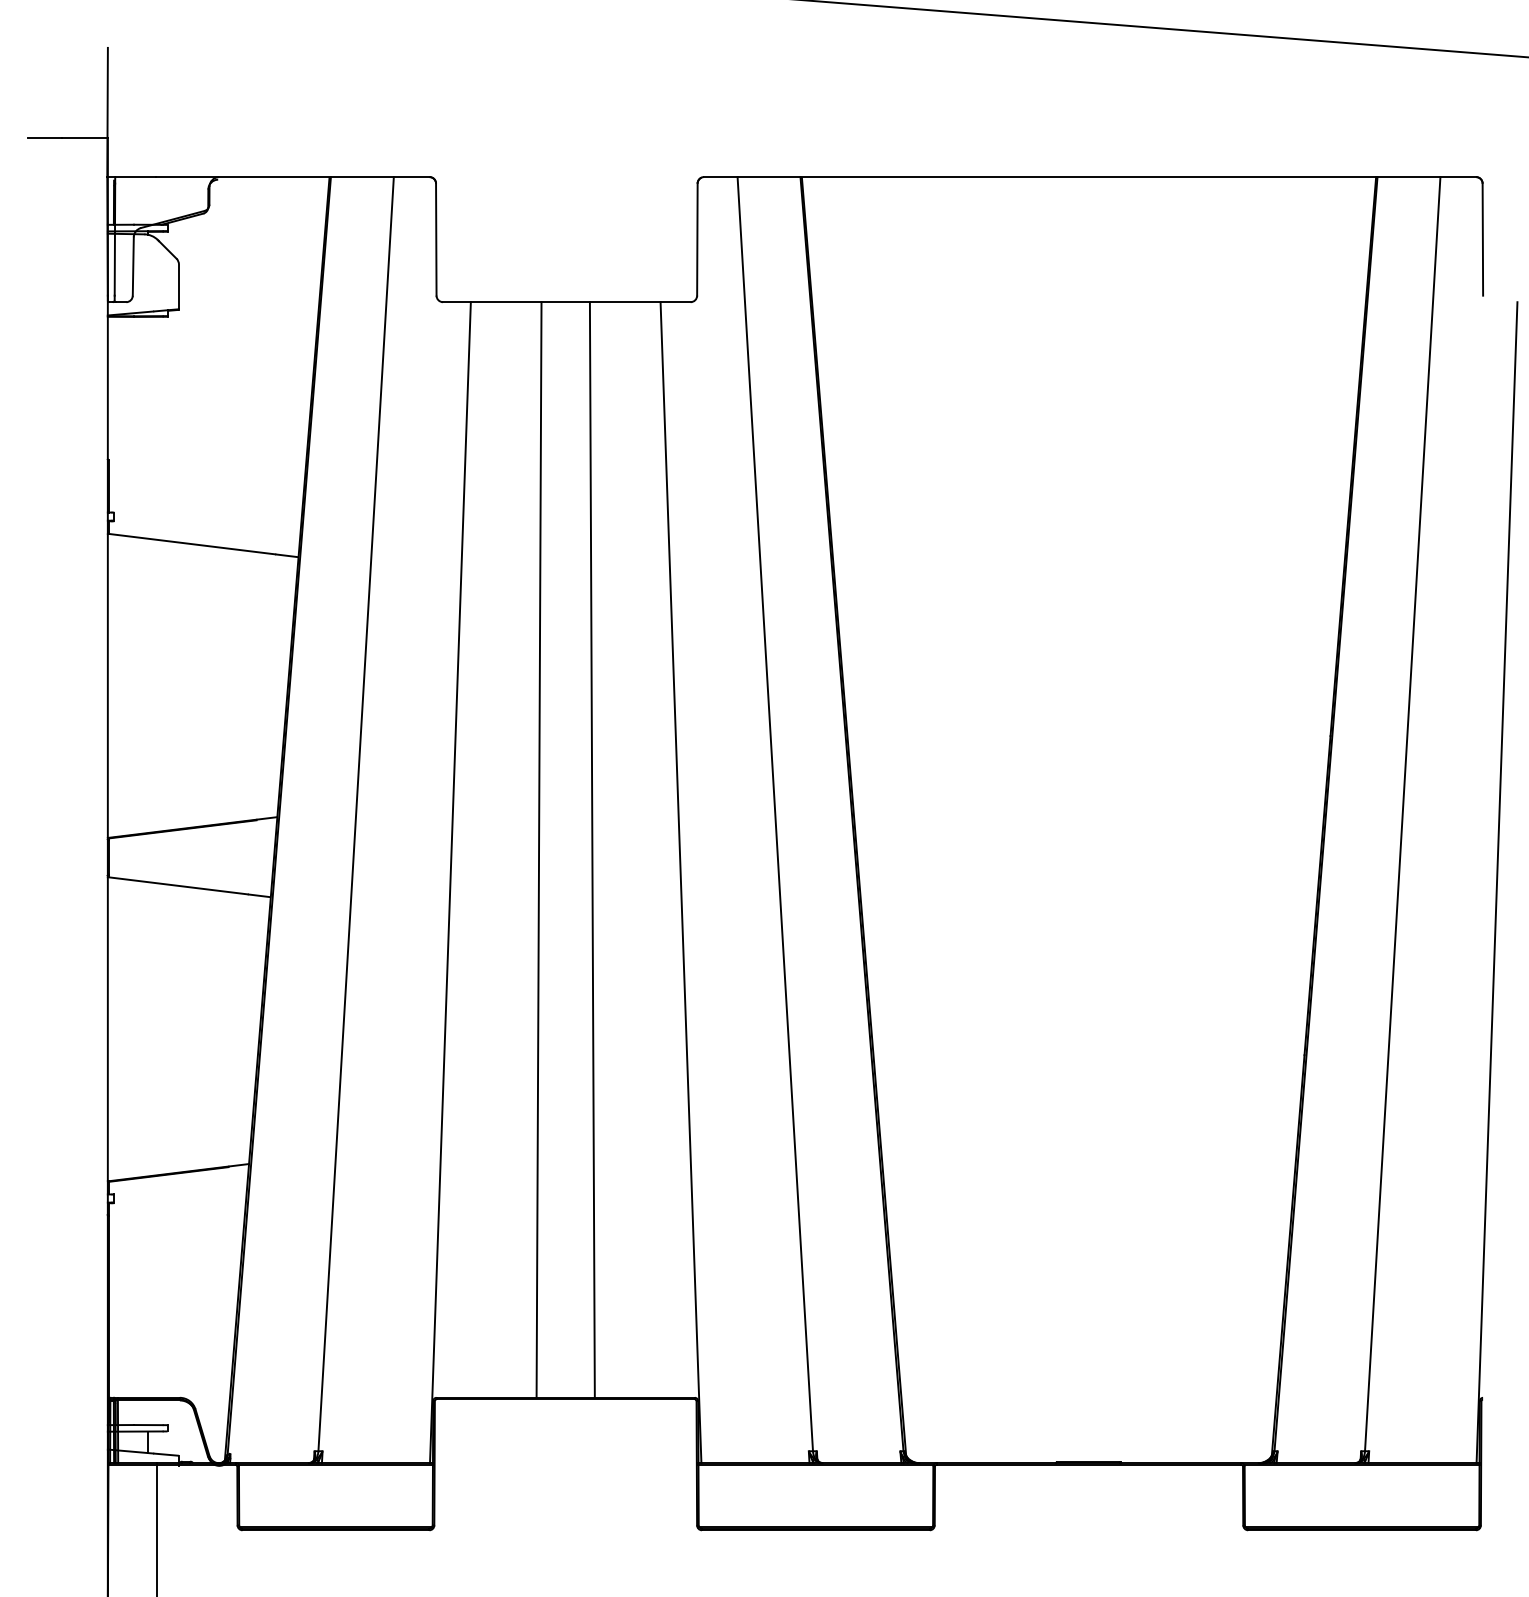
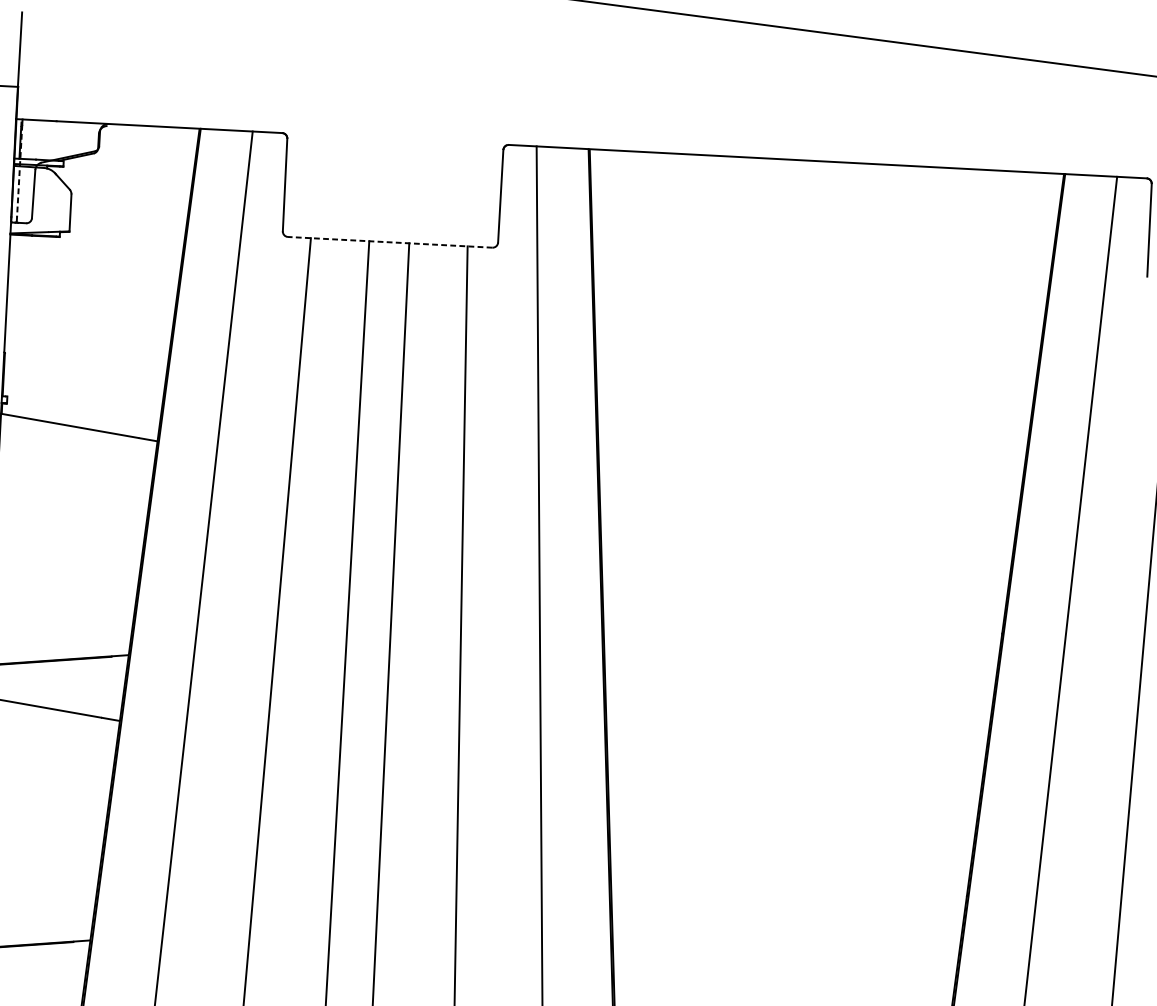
line: (114, 240) -> (19, 171), solid -> dashed
line: (566, 302) -> (389, 242), solid -> dashed

